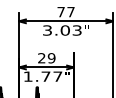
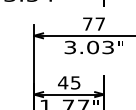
text: (46, 58) -> (69, 83), 29 -> 45

